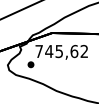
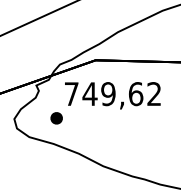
text: (59, 51) -> (108, 94), 745,62 -> 749,62

